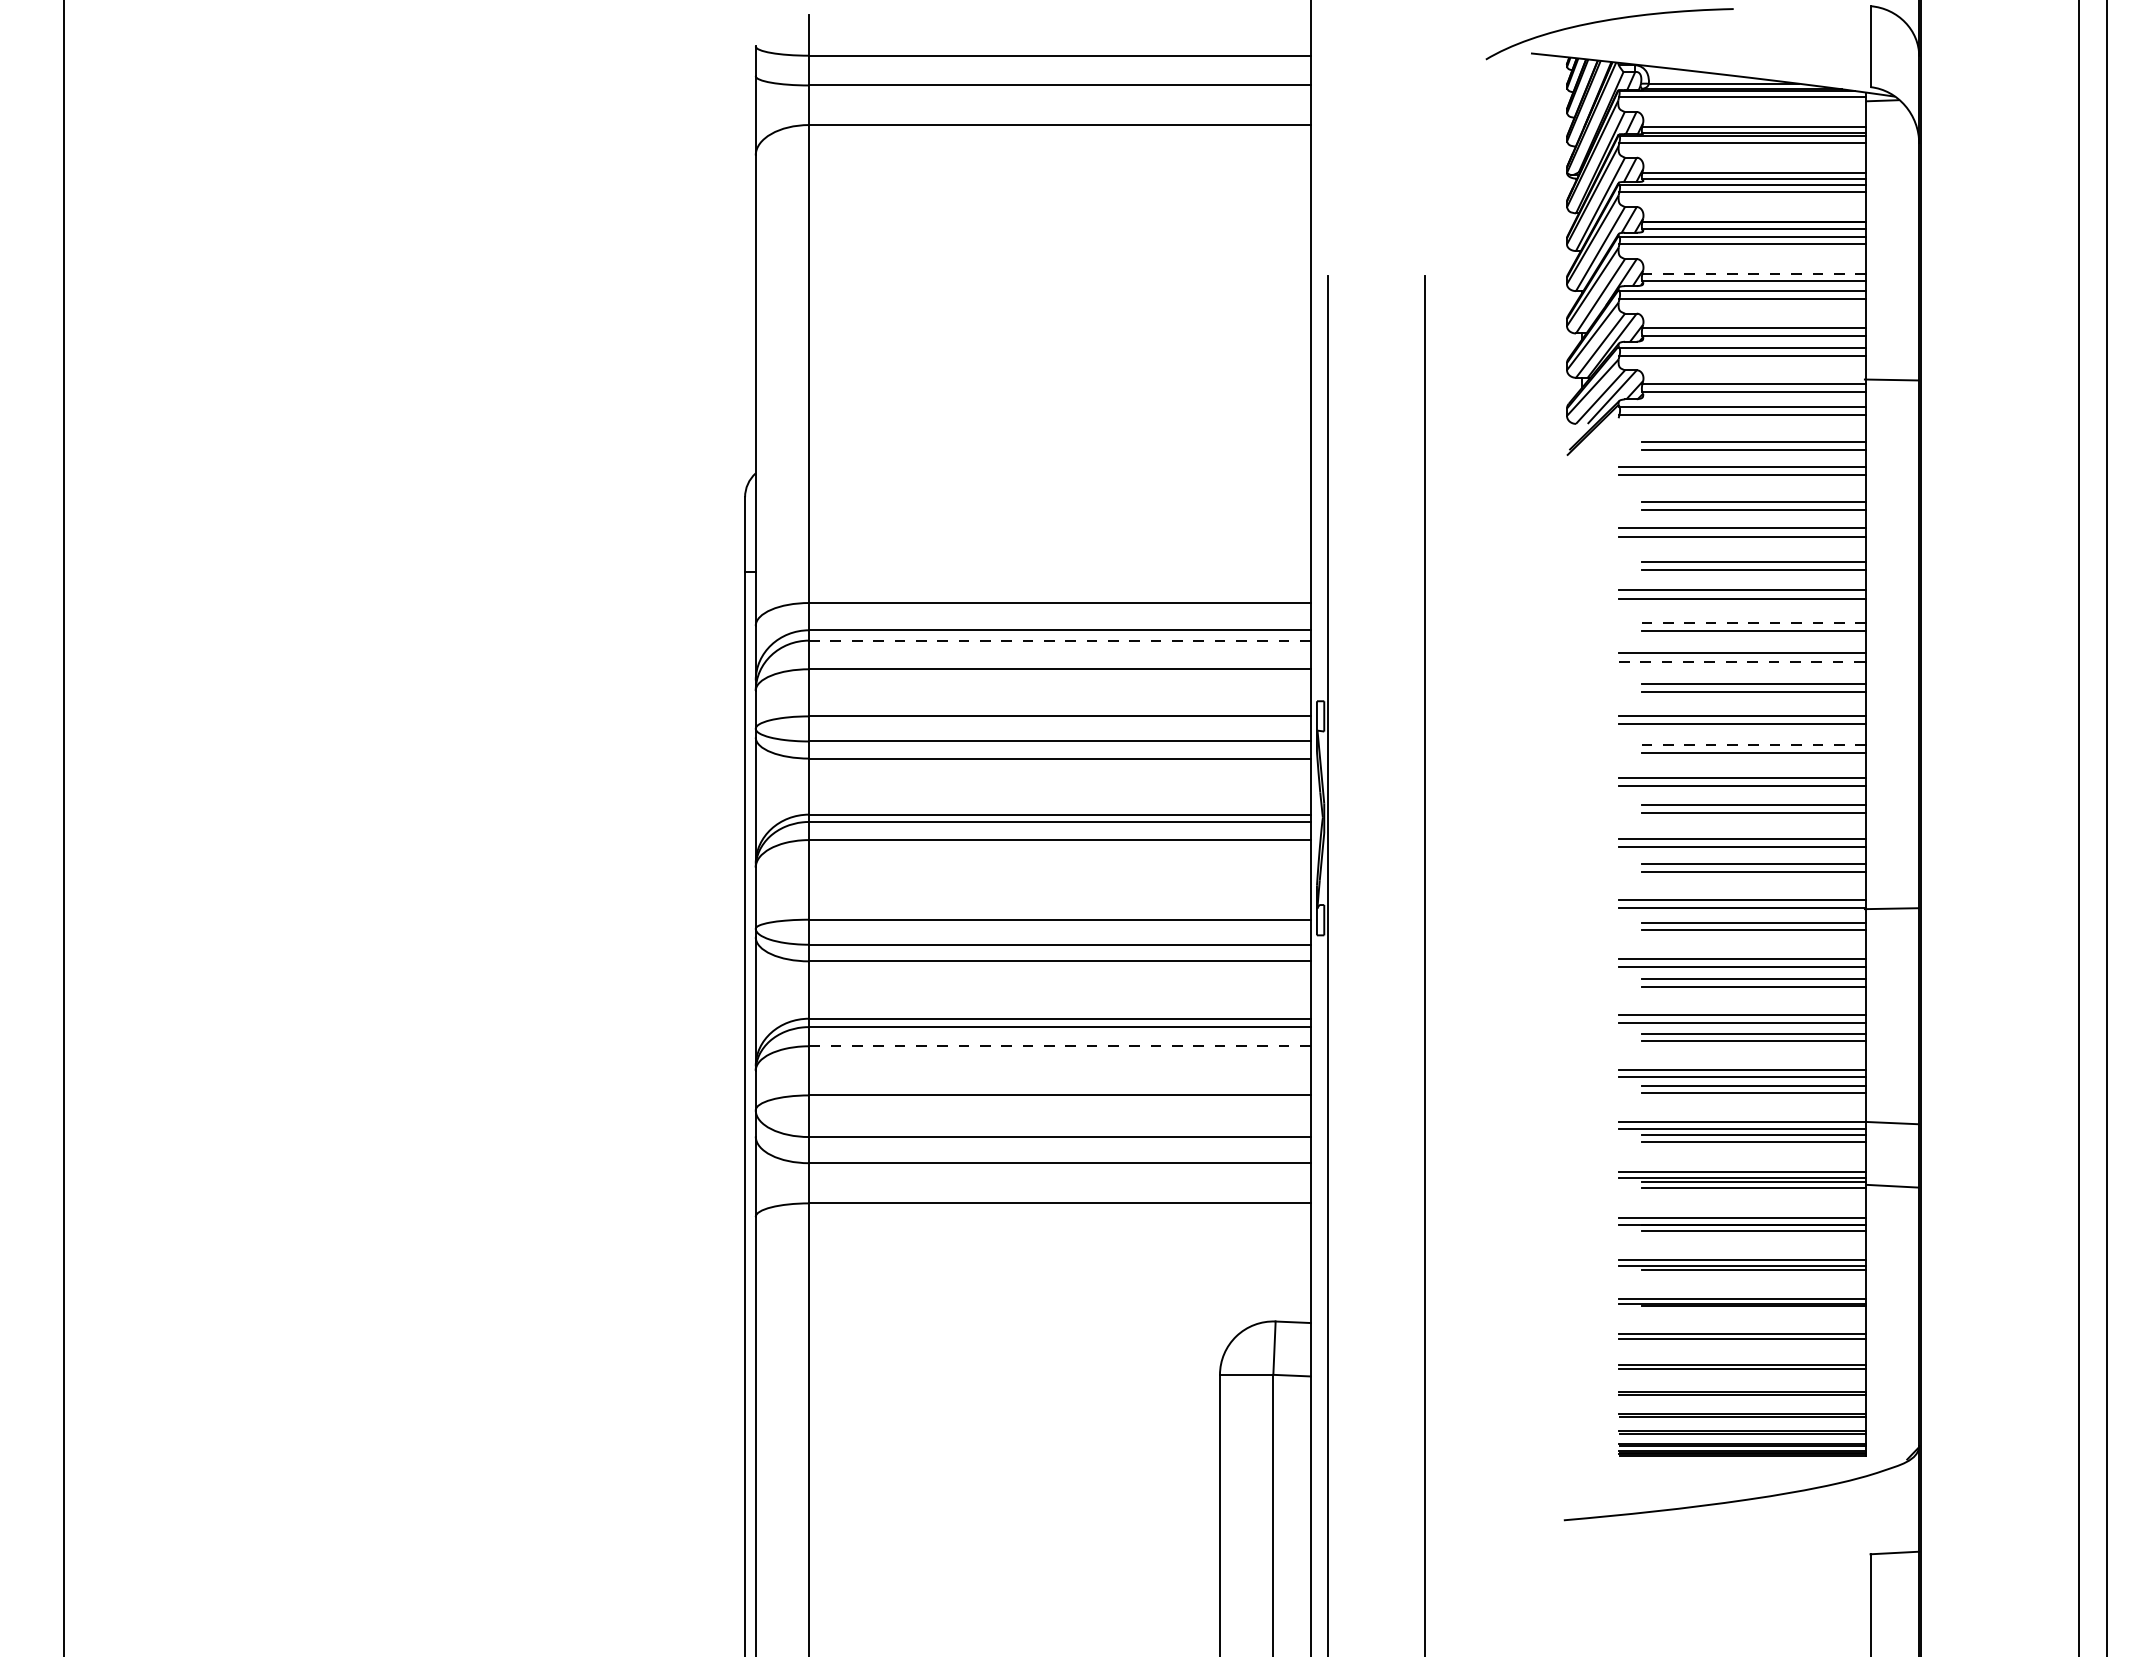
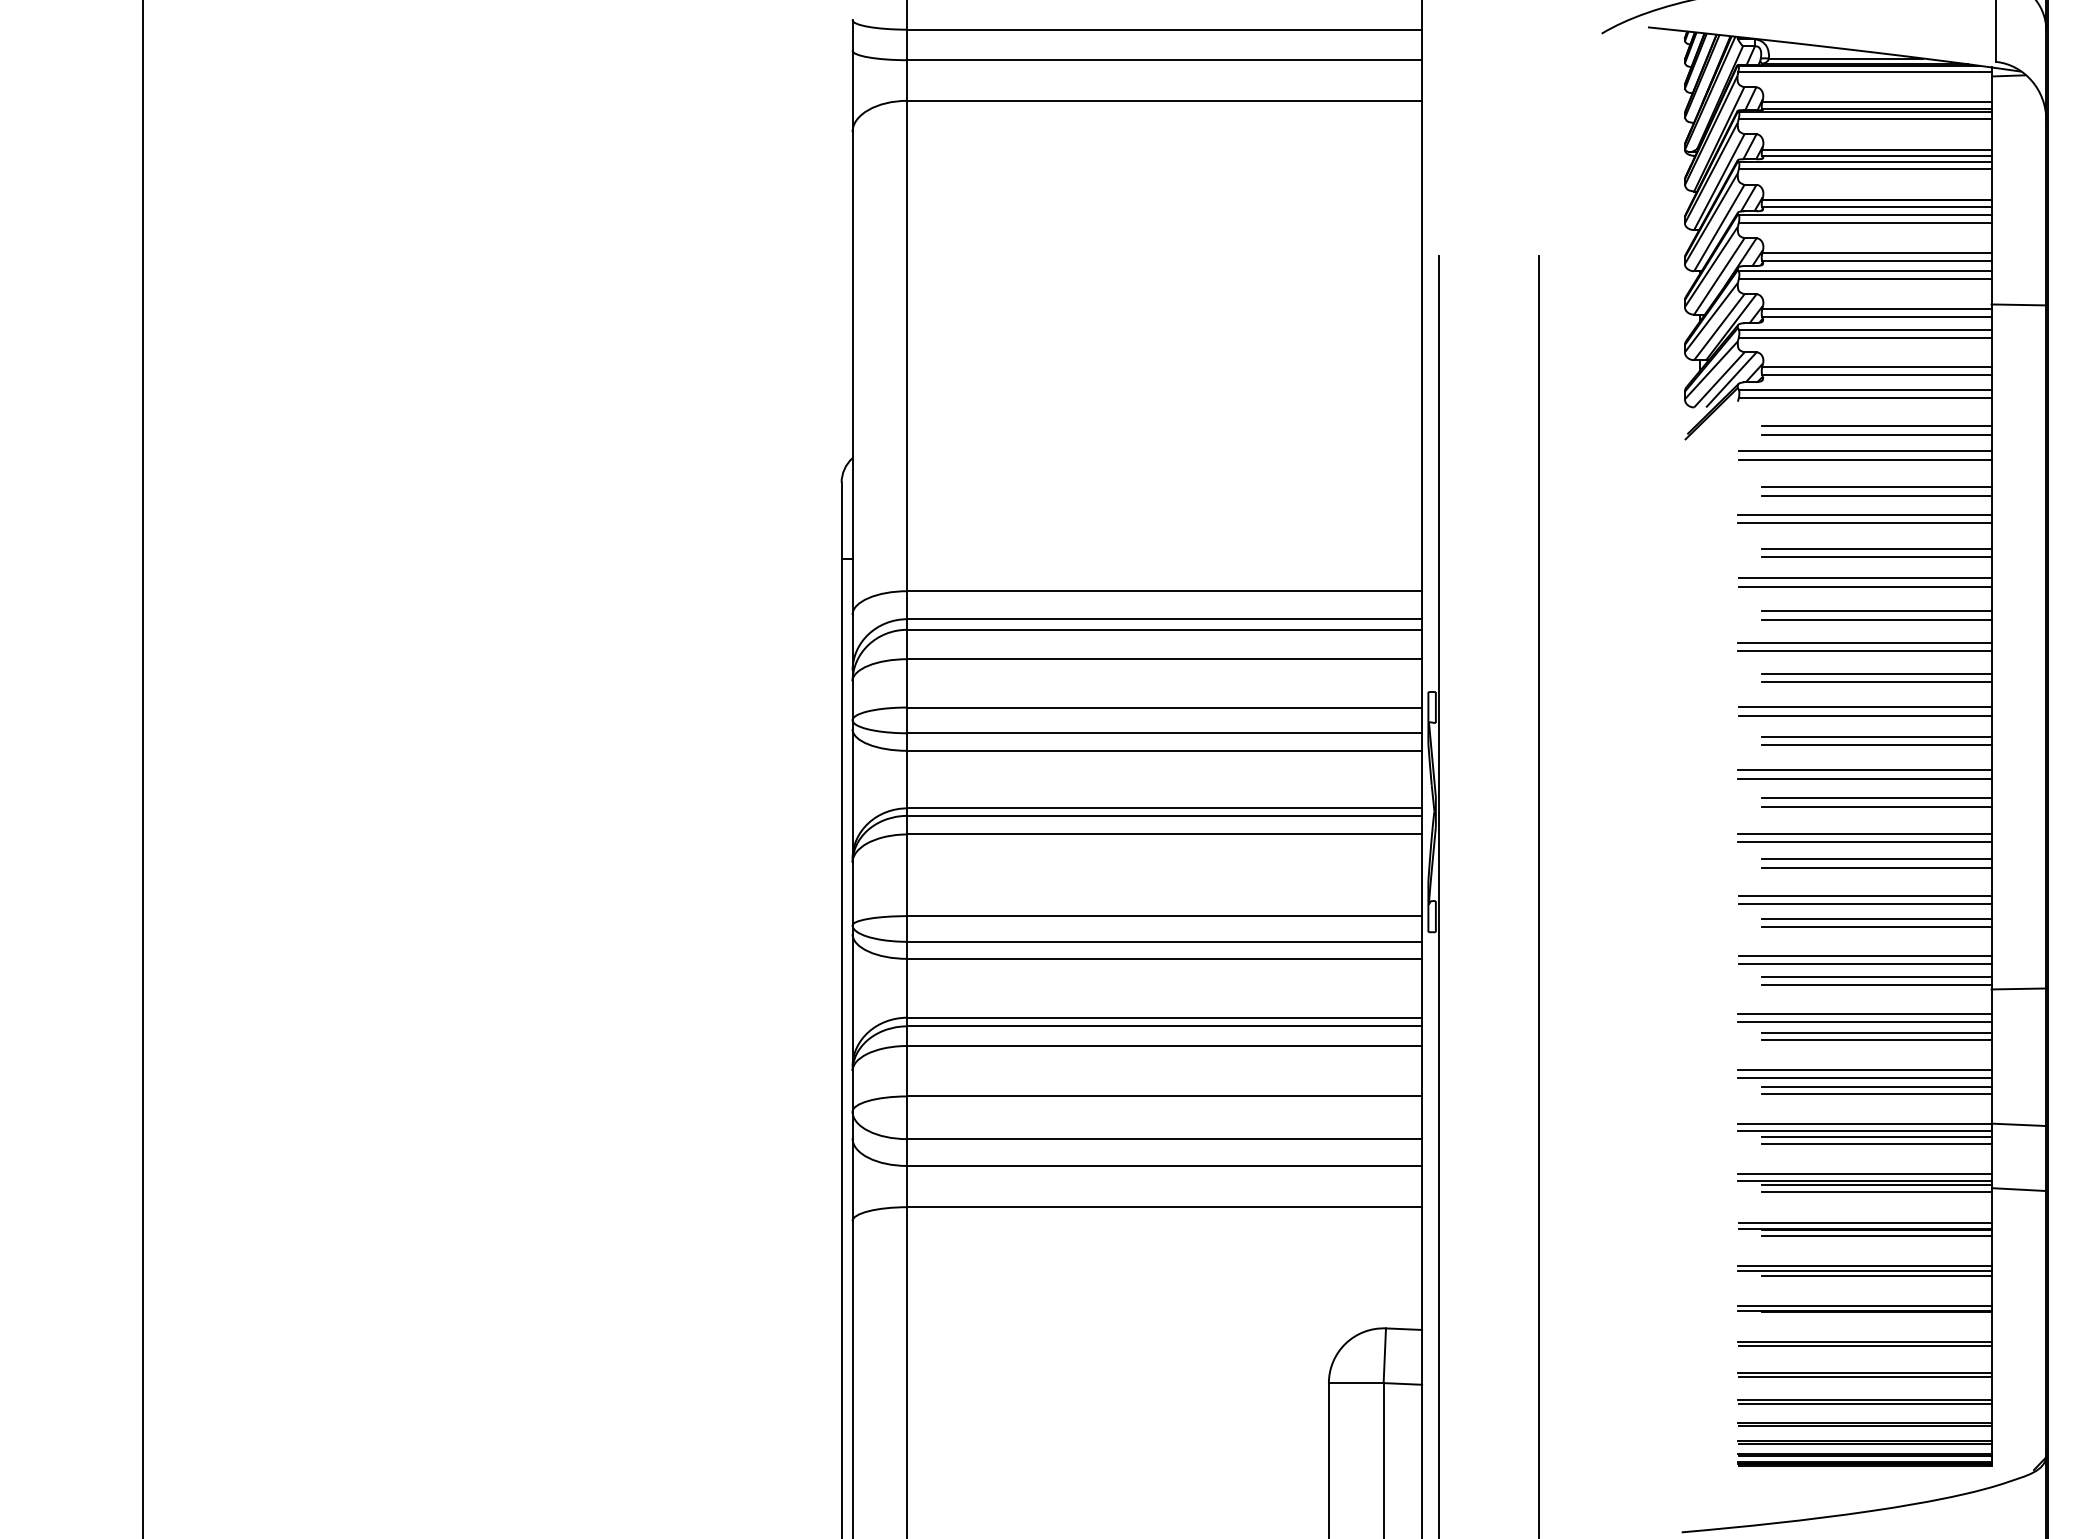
line: (1754, 273) -> (1877, 253), dashed -> solid
line: (1891, 379) -> (2018, 304), moved
line: (1754, 622) -> (1877, 611), dashed -> solid
line: (1059, 640) -> (1164, 629), dashed -> solid
line: (1742, 661) -> (1864, 651), dashed -> solid
line: (1754, 744) -> (1877, 736), dashed -> solid
line: (1891, 908) -> (2018, 988), moved
line: (1059, 1046) -> (1164, 1046), dashed -> solid

